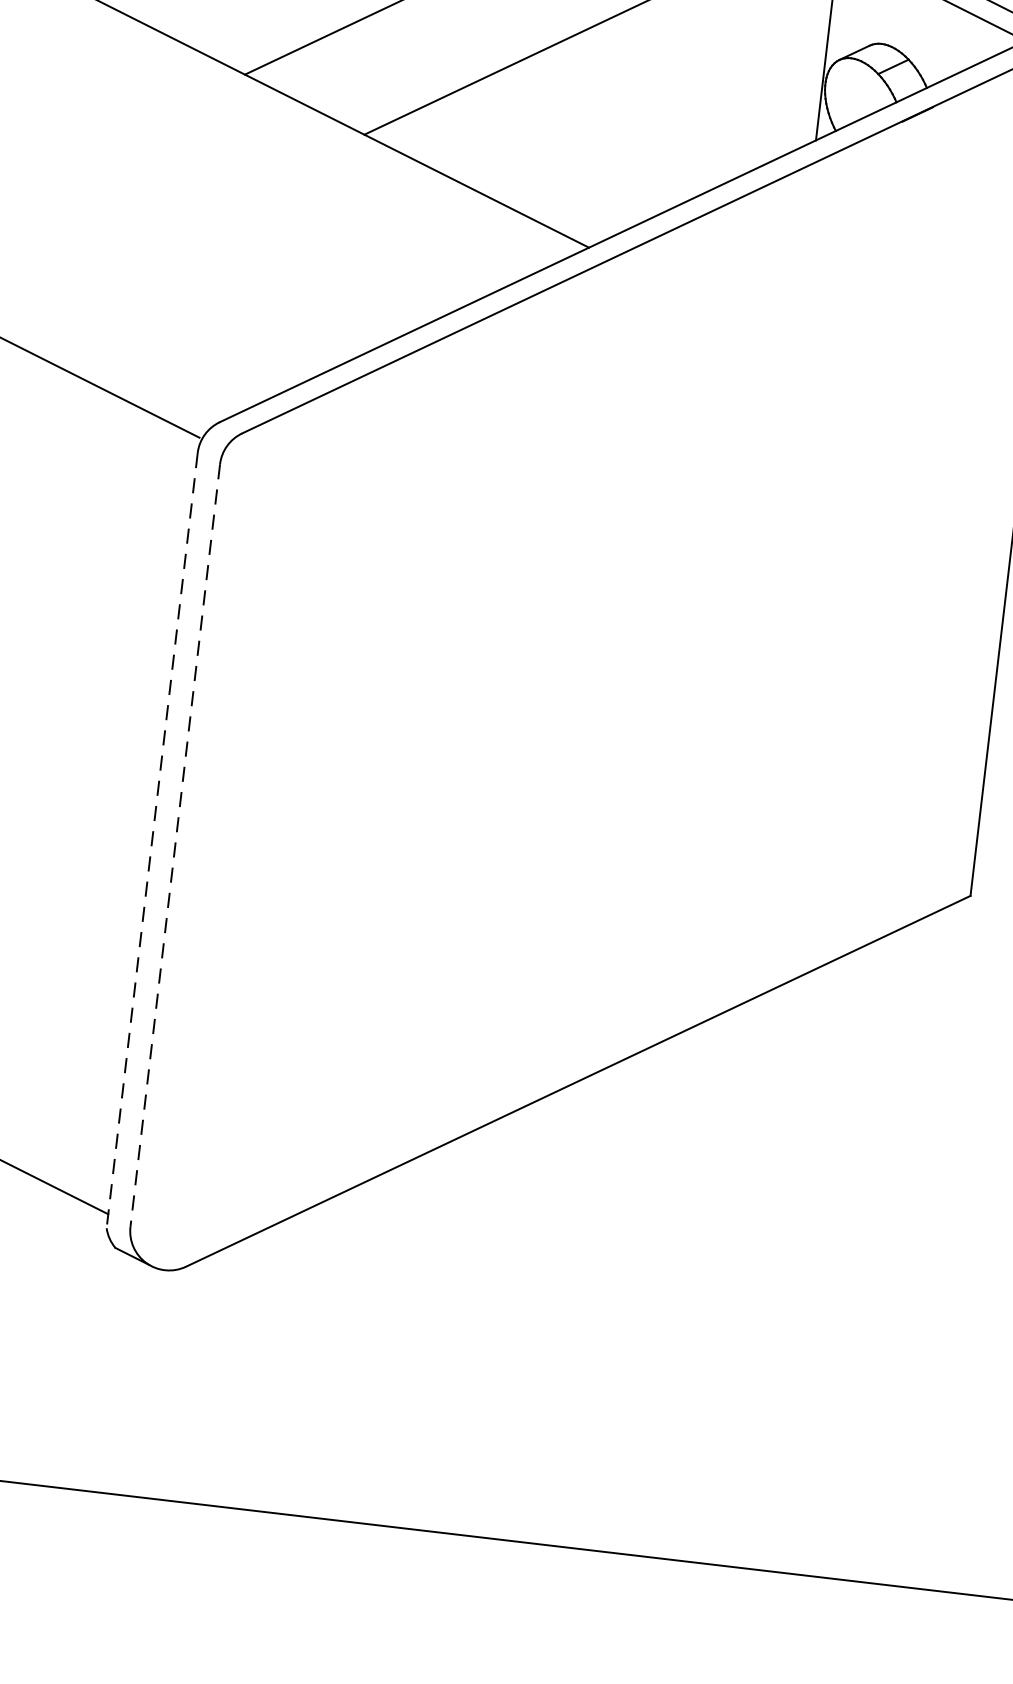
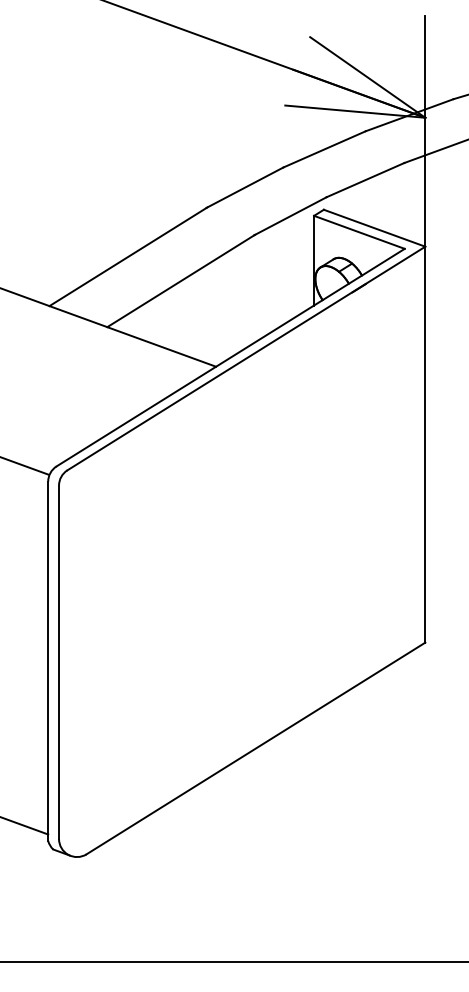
line: (152, 841) -> (48, 661), dashed -> solid
line: (176, 846) -> (59, 662), dashed -> solid

